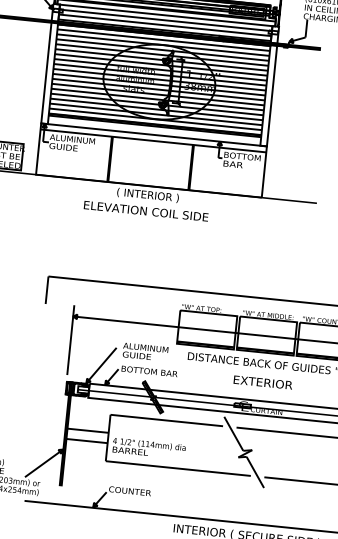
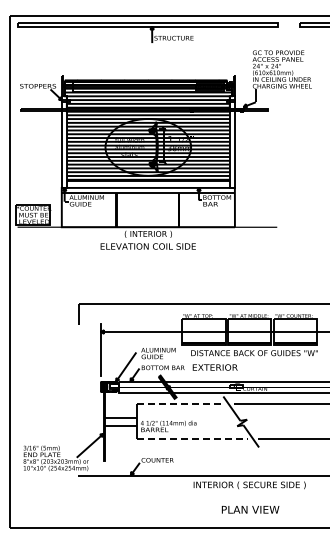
text: (262, 382) -> (214, 367), moved
line: (167, 420) -> (180, 403), solid -> dashed
line: (178, 468) -> (192, 439), solid -> dashed

